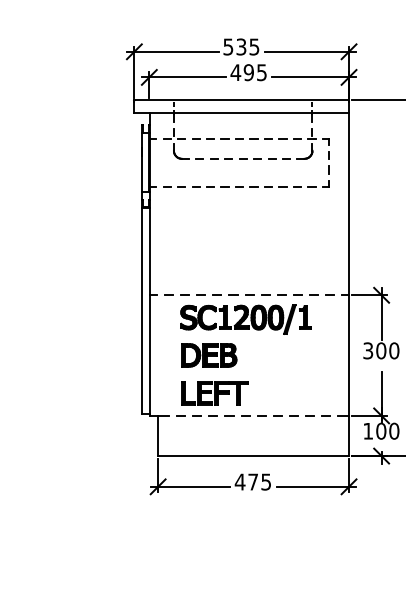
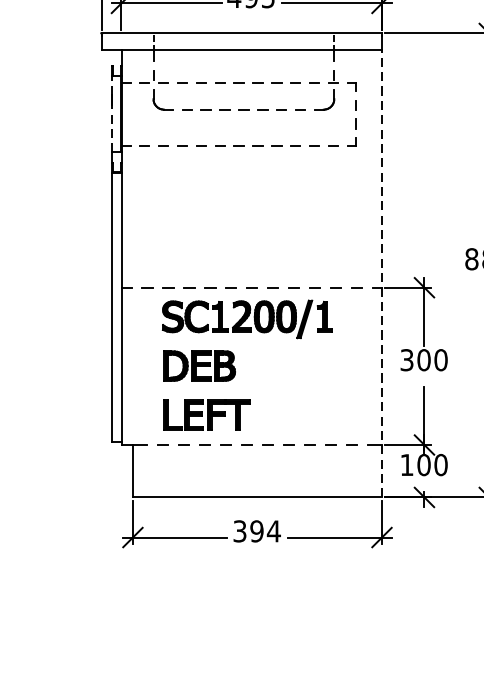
line: (142, 162) -> (112, 114), solid -> dashed
line: (349, 284) -> (382, 273), solid -> dashed
text: (252, 481) -> (256, 530), 475 -> 394

